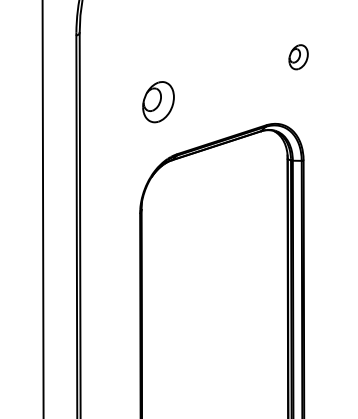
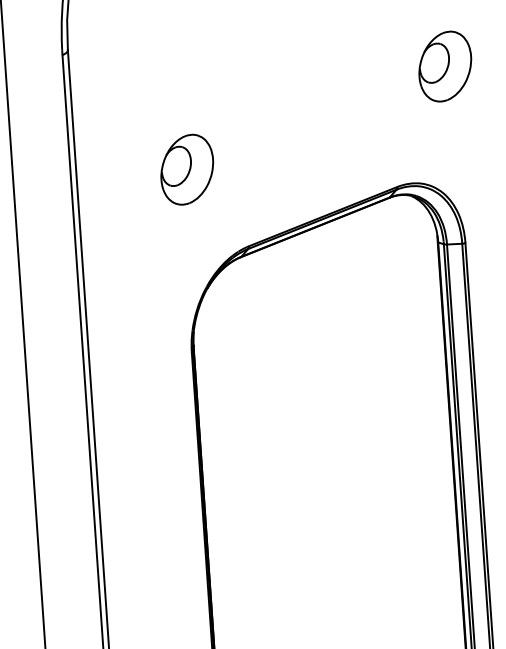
part: (298, 57) -> (444, 67), size x1.67
part: (158, 102) -> (187, 170), moved

